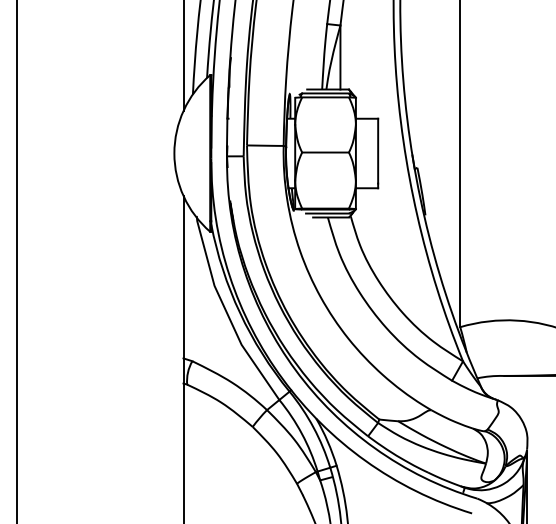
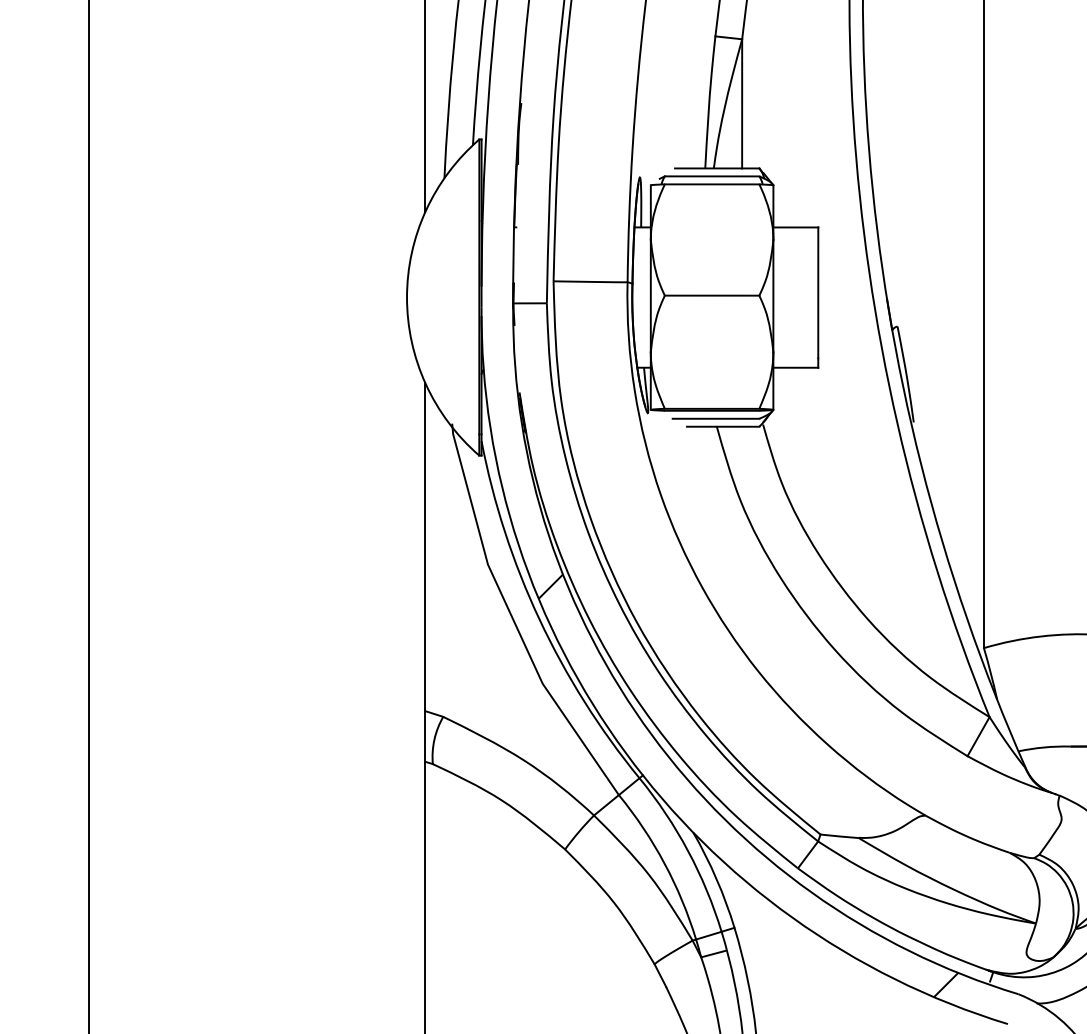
hatch: (343, 395) -> (748, 786), added

